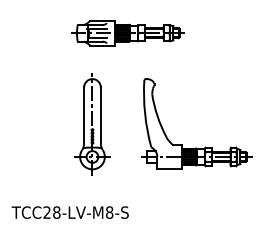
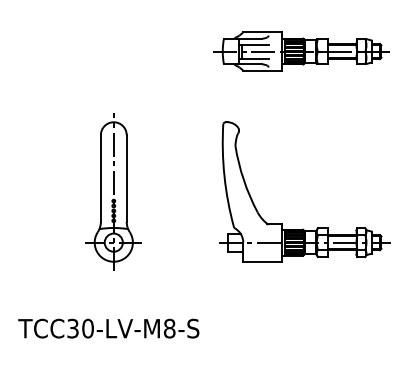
part: (127, 33) -> (300, 51), moved
part: (92, 124) -> (113, 192), moved
text: (51, 212) -> (79, 328), TCC28-LV-M8-S -> TCC30-LV-M8-S

